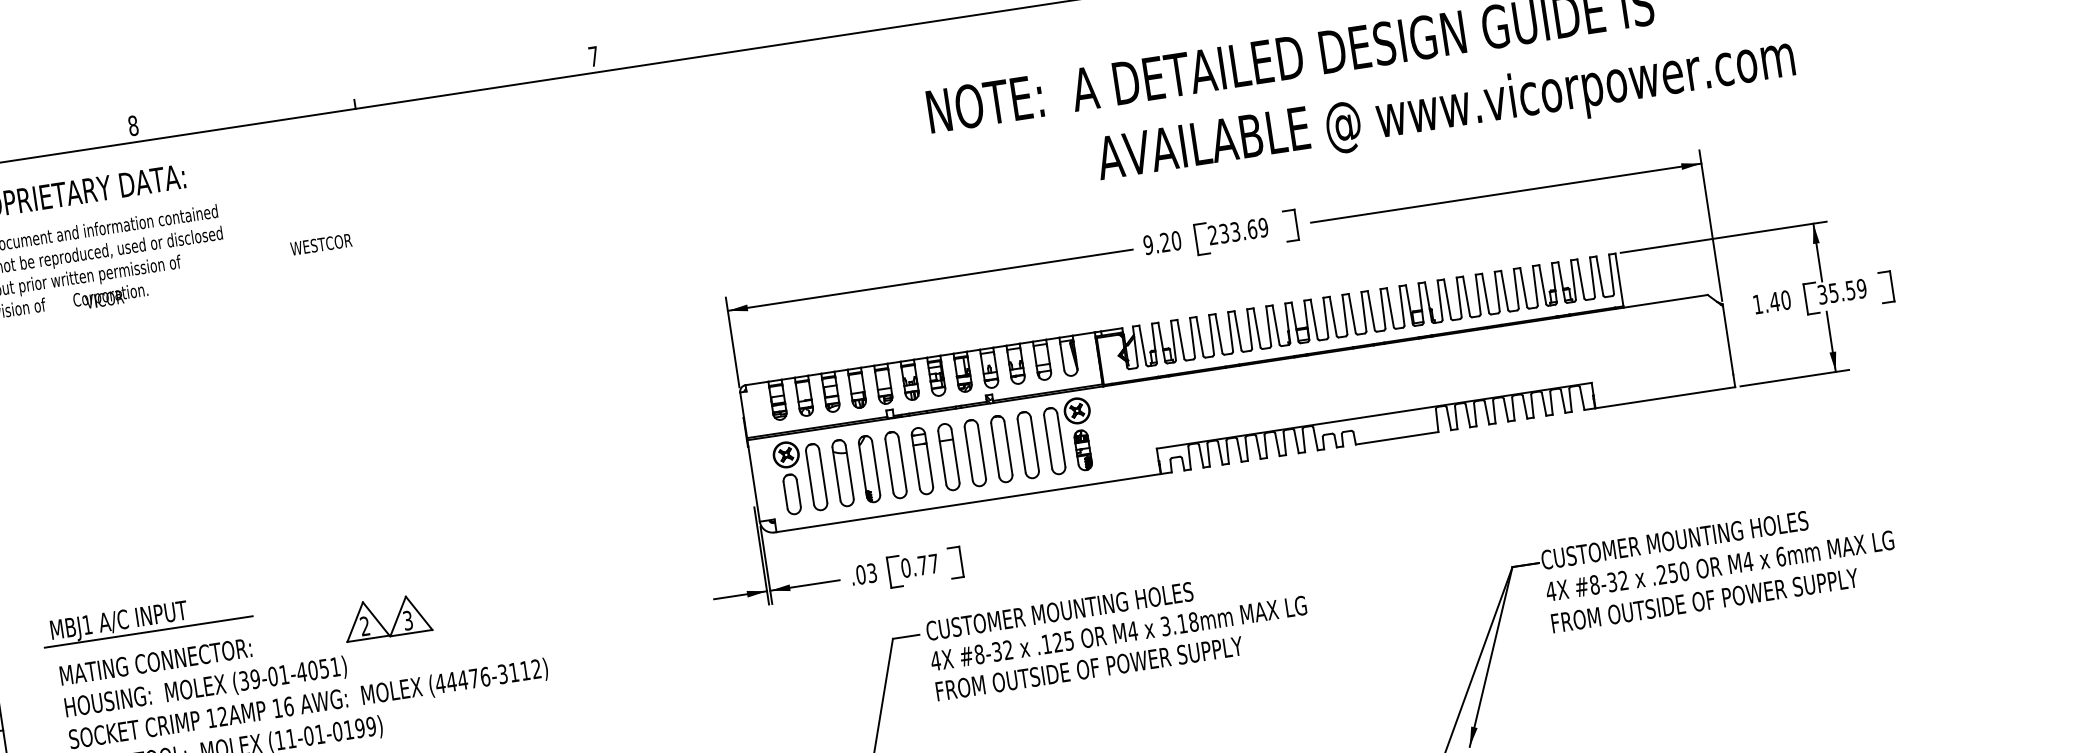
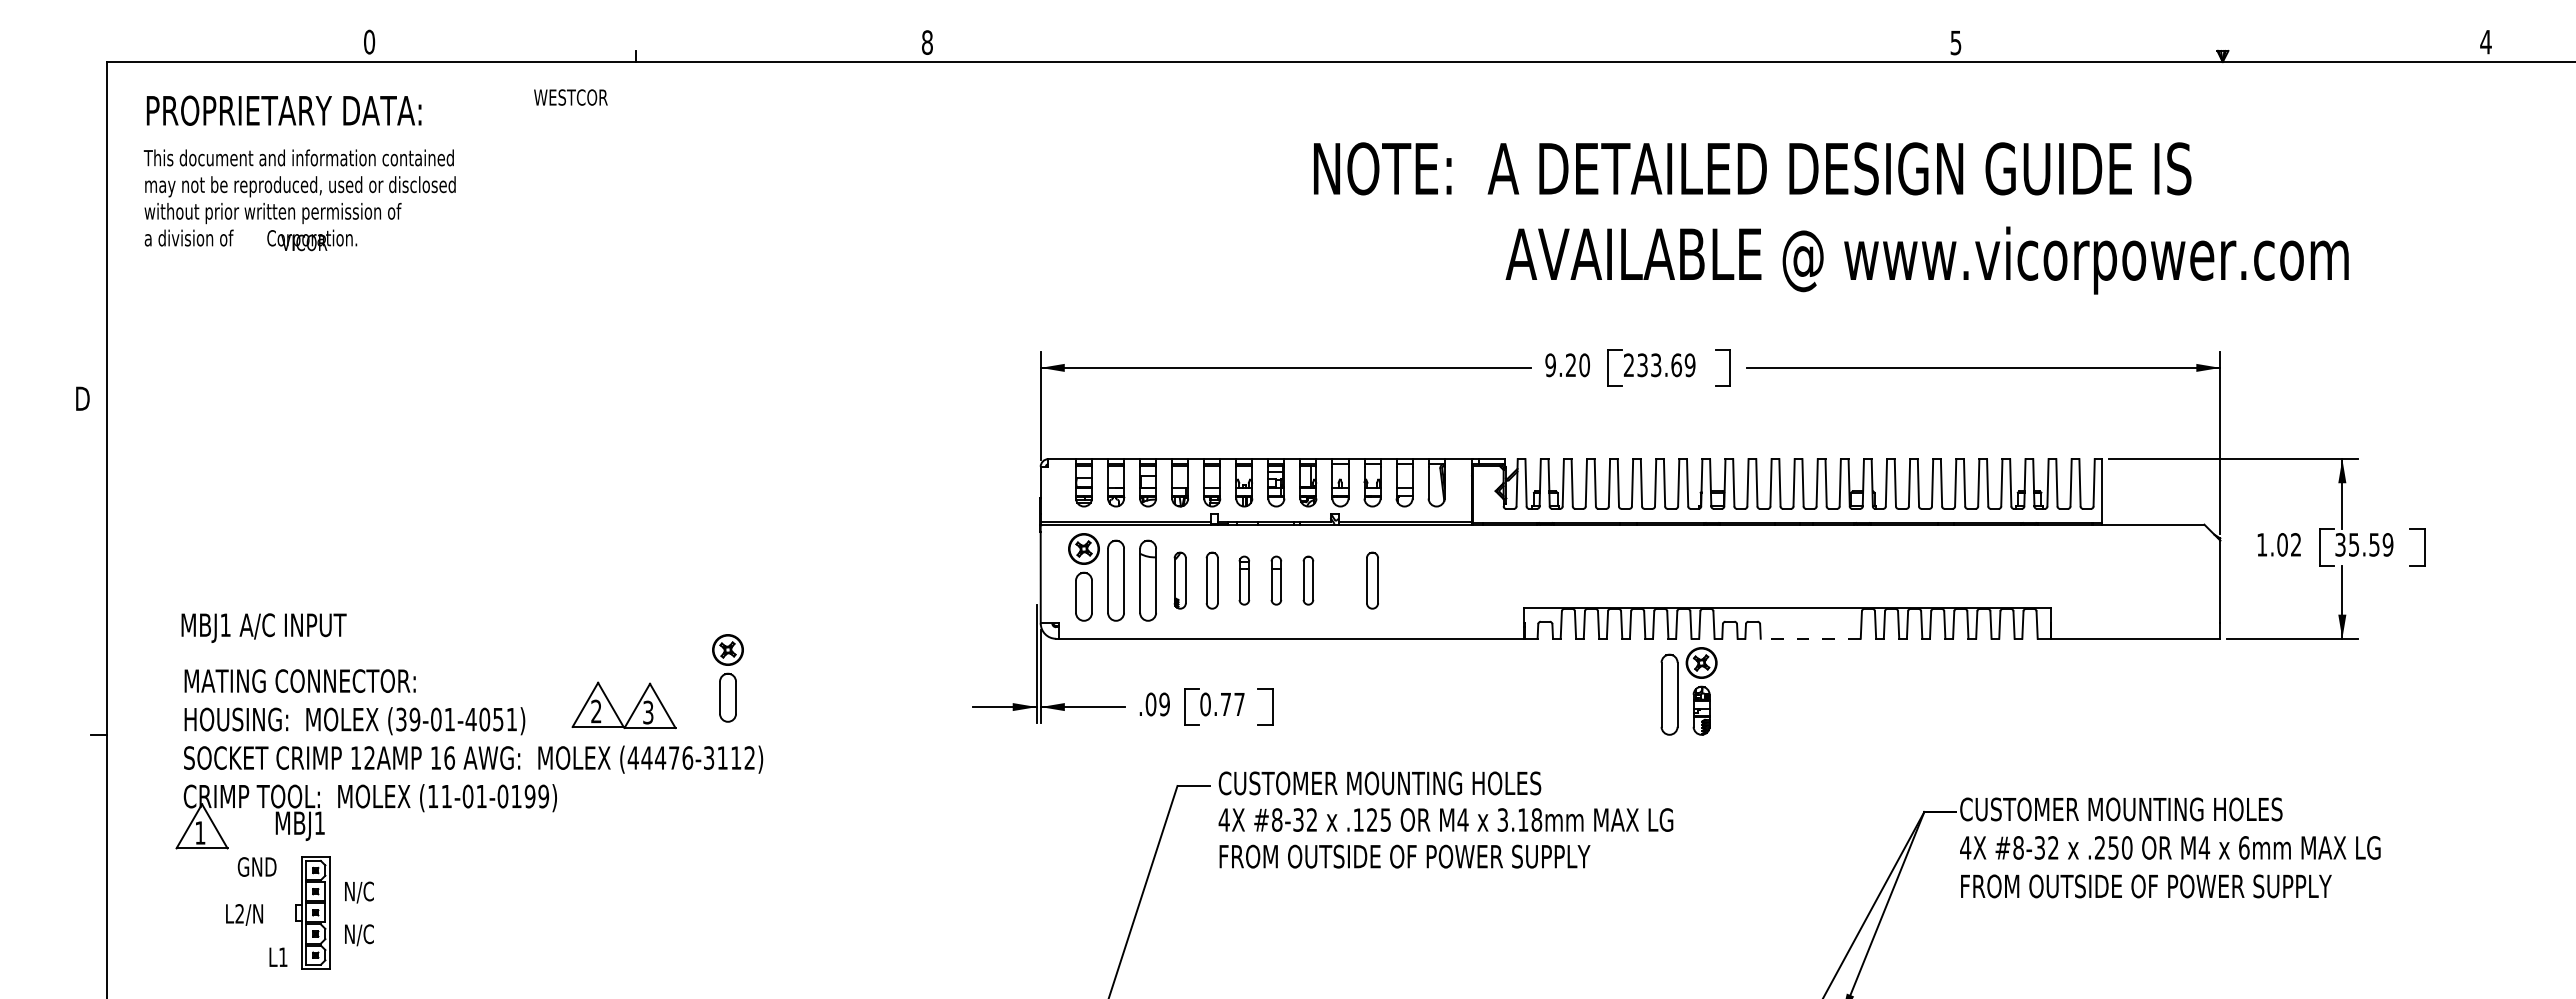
text: (593, 56) -> (927, 42), 7 -> 8
text: (133, 126) -> (369, 42), 8 -> 0
text: (320, 244) -> (570, 97), moved
text: (1779, 300) -> (2288, 544), 1.40 -> 1.02
part: (1069, 436) -> (1688, 691), moved
line: (1396, 438) -> (1810, 638), solid -> dashed
part: (1028, 444) -> (1372, 580), size x0.7
part: (1001, 448) -> (1340, 580), removed
part: (975, 452) -> (1308, 580), size x0.6
part: (949, 456) -> (1276, 580), size x0.6
part: (922, 460) -> (1244, 580), size x0.6
part: (896, 464) -> (1212, 580), size x0.7
part: (869, 468) -> (1180, 580), size x0.7
text: (872, 573) -> (1164, 704), .03 -> .09
part: (508, 606) -> (727, 678), added
part: (380, 623) -> (615, 710), moved
line: (149, 631) -> (297, 644), removed

